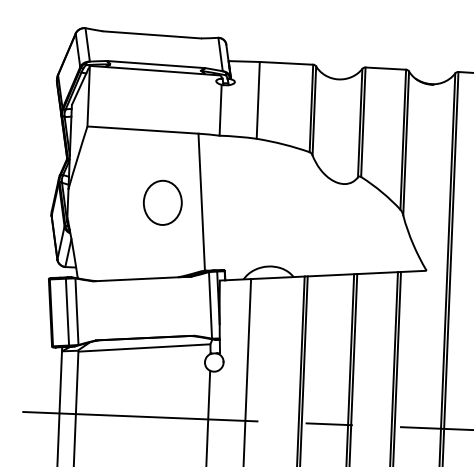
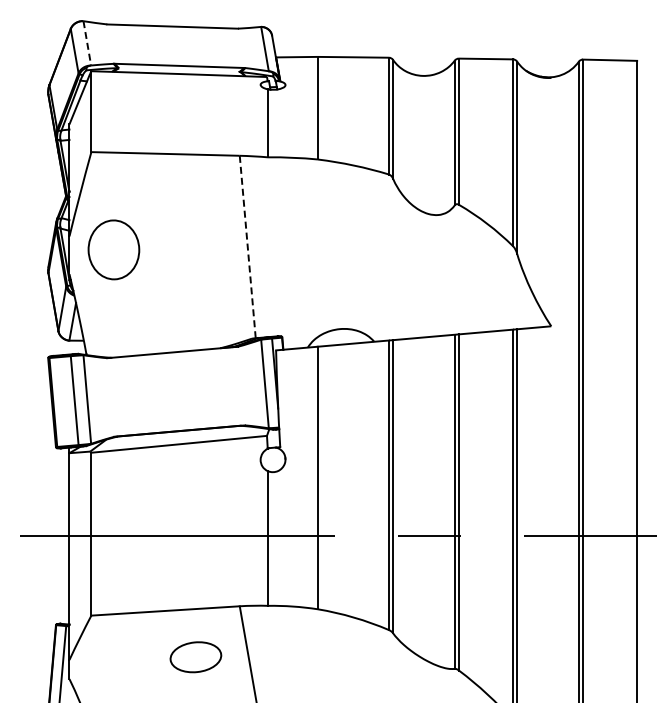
line: (87, 45) -> (87, 43), solid -> dashed
part: (162, 202) -> (113, 249), moved
line: (201, 202) -> (247, 247), solid -> dashed

